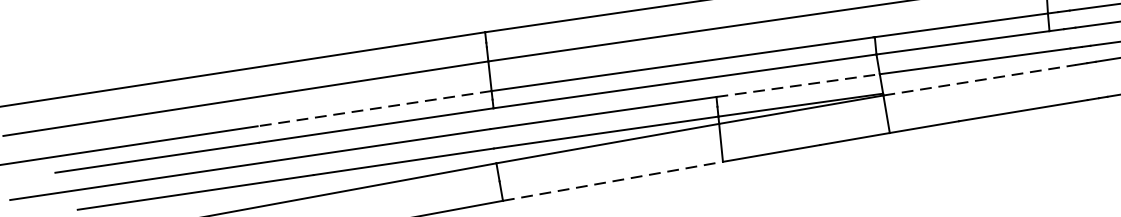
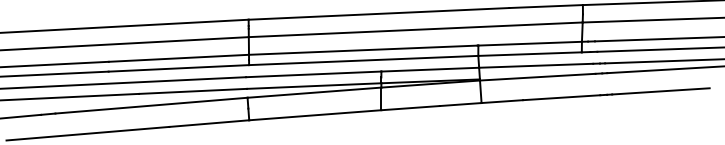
line: (979, 80) -> (537, 77), dashed -> solid
line: (798, 85) -> (430, 69), dashed -> solid
line: (374, 109) -> (178, 58), dashed -> solid
line: (613, 181) -> (315, 115), dashed -> solid

